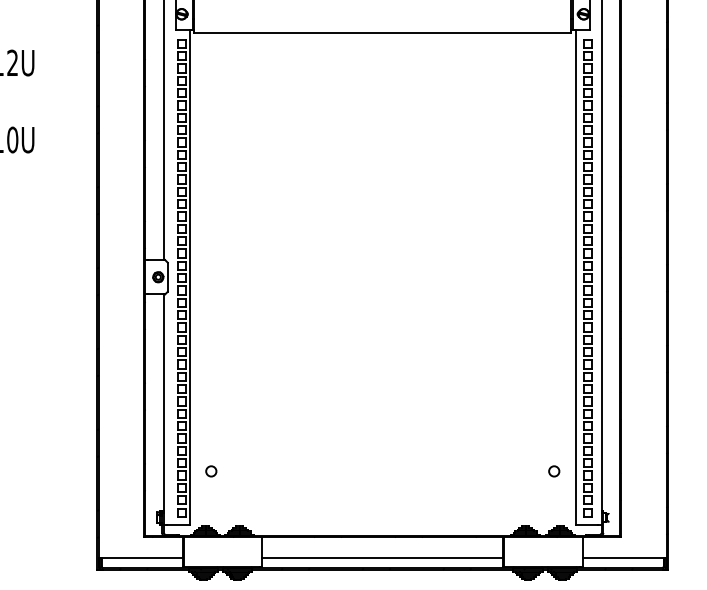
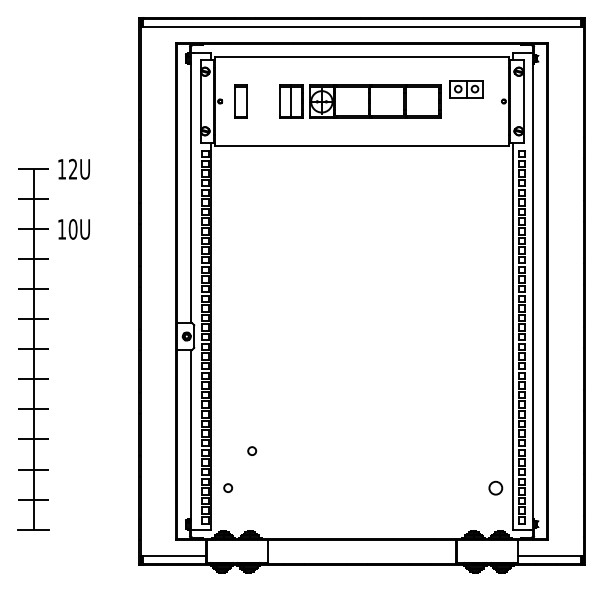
circle: (242, 423) -> (252, 450), added
circle: (553, 470) -> (495, 487), size x1.6
line: (382, 557) -> (361, 555), removed

